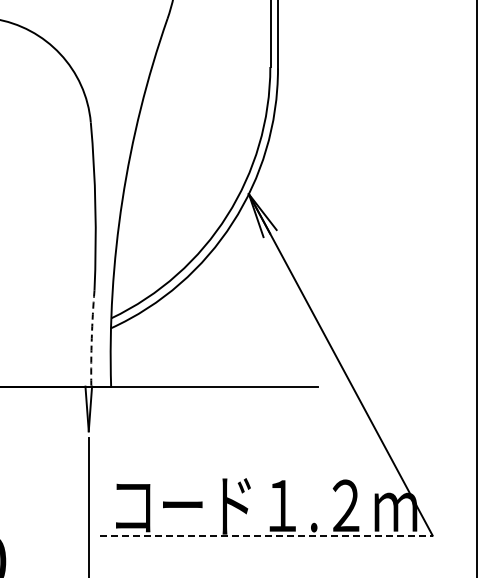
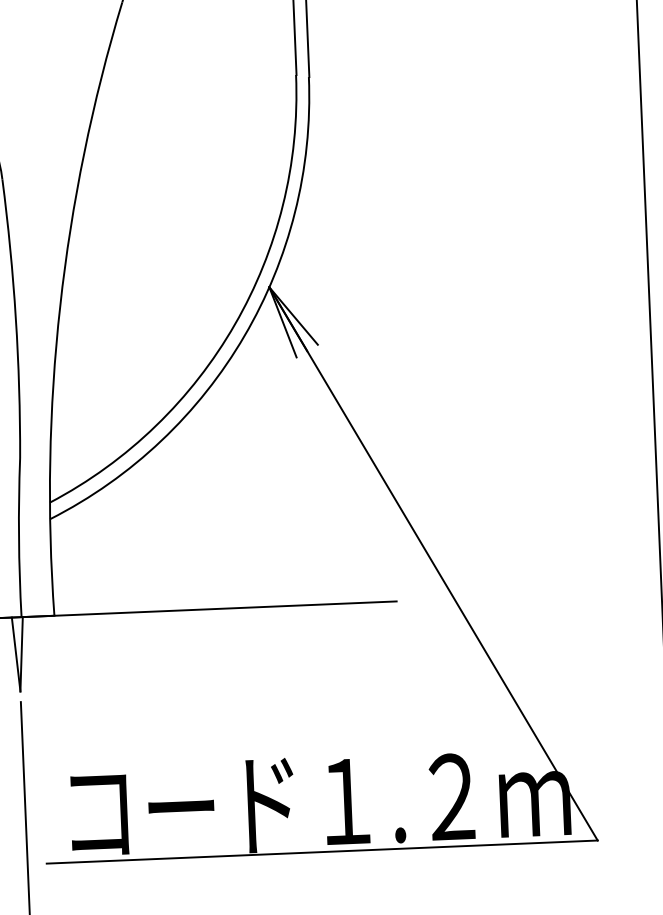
arc: (91, 338) -> (18, 537), dashed -> solid
line: (266, 535) -> (322, 851), dashed -> solid

